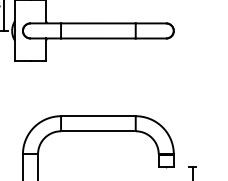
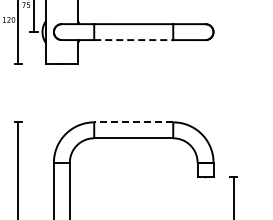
line: (98, 38) -> (133, 40), solid -> dashed
line: (98, 116) -> (133, 122), solid -> dashed

